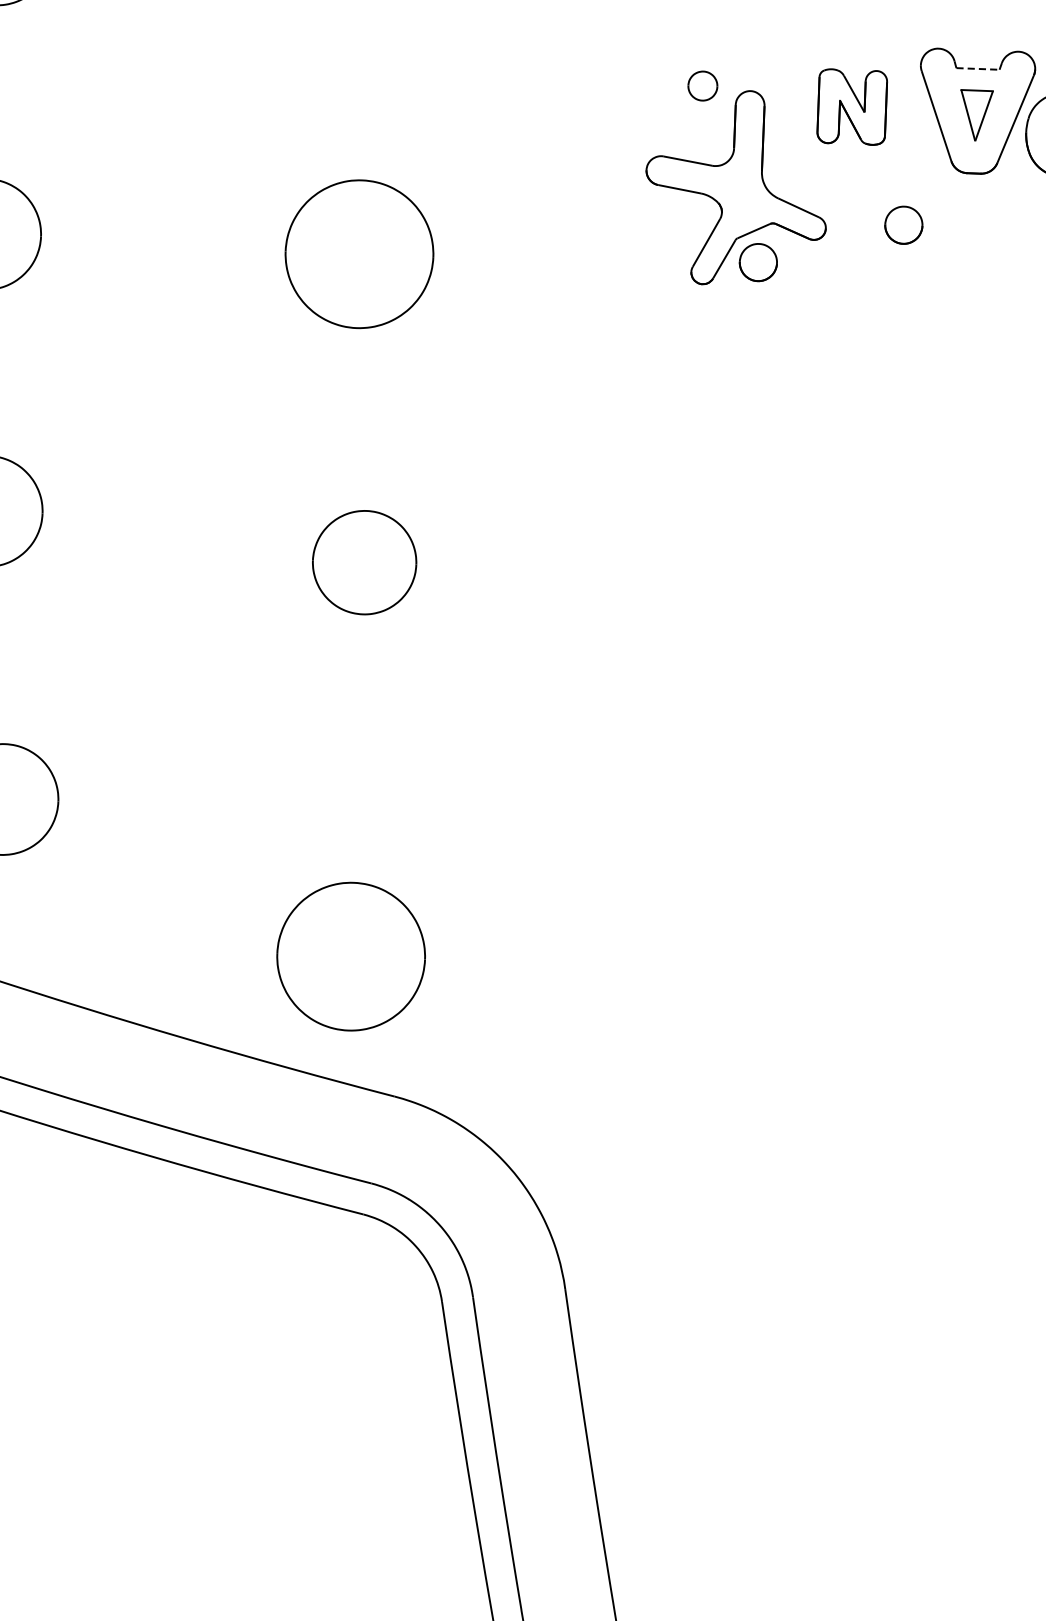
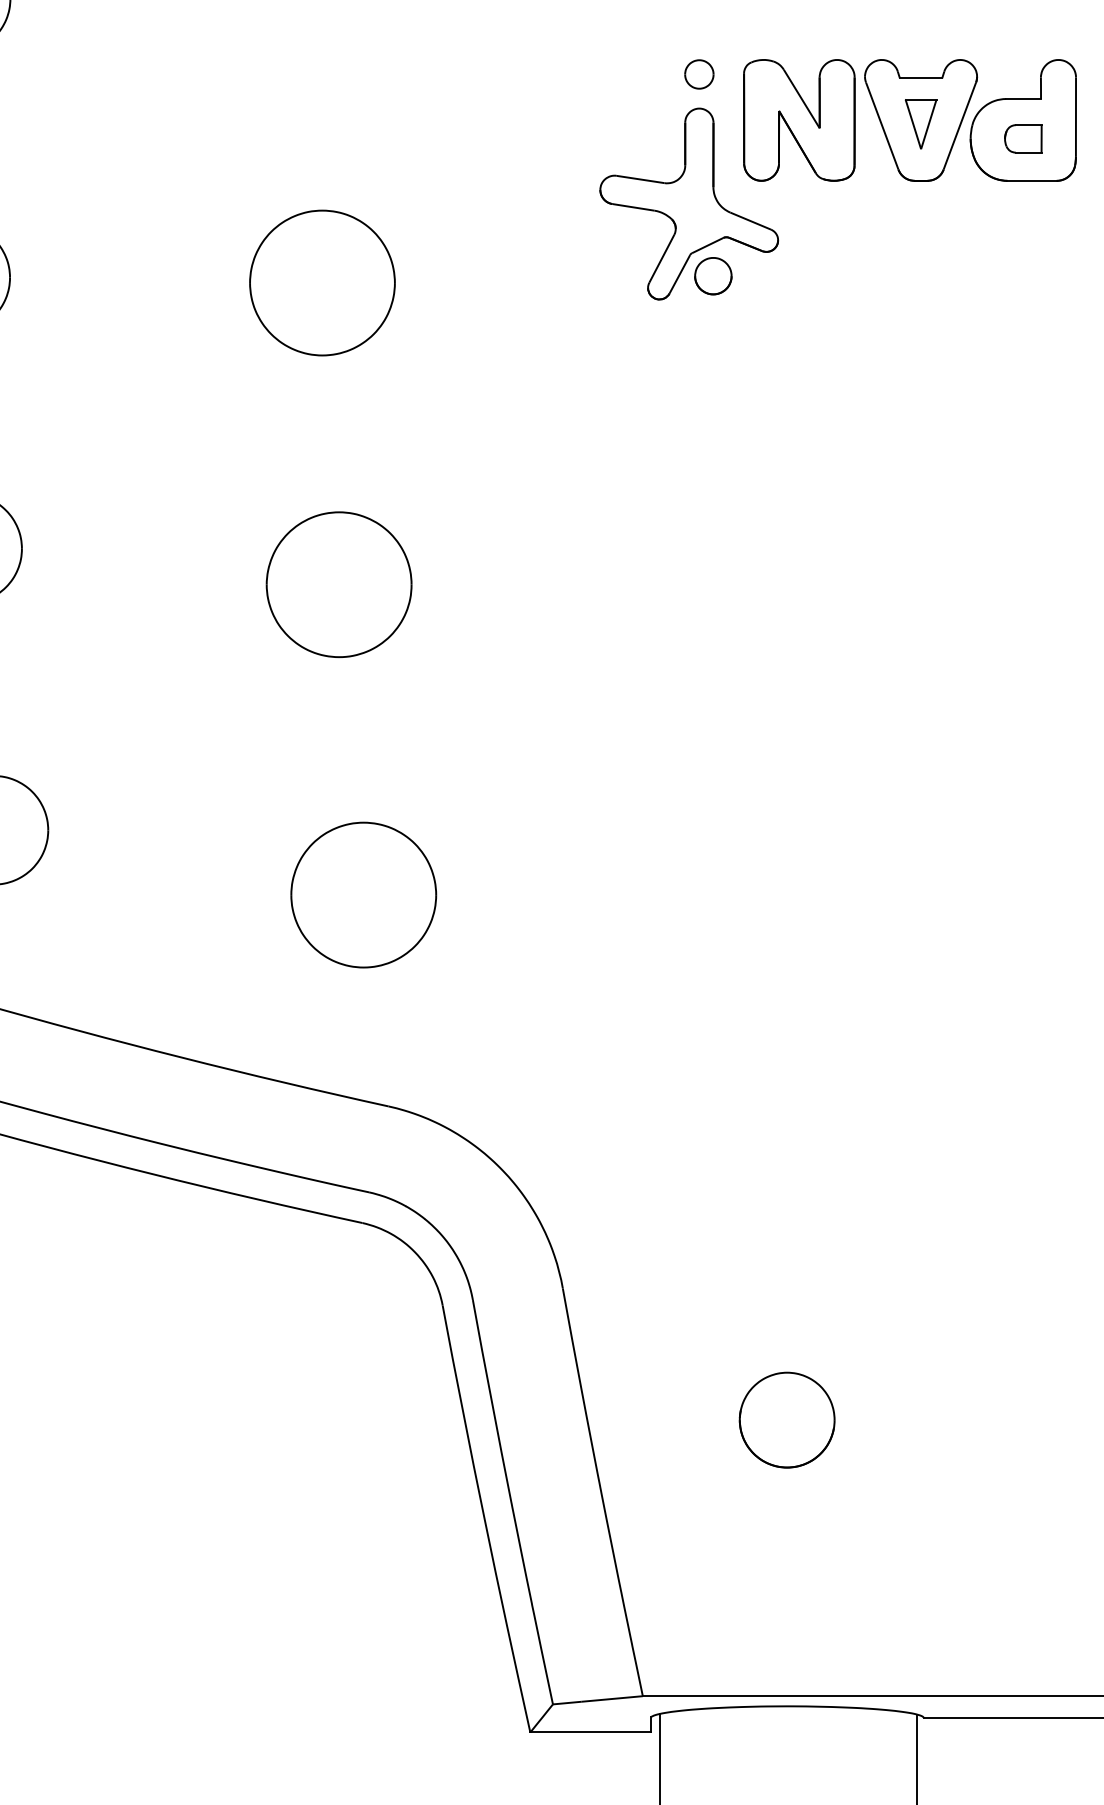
line: (978, 69) -> (921, 78), dashed -> solid
part: (703, 86) -> (699, 74), moved
part: (852, 107) -> (799, 120), size x1.67
part: (903, 225) -> (854, 234), removed
part: (364, 562) -> (338, 584), size x1.43
part: (350, 956) -> (363, 894), moved
part: (788, 1431) -> (786, 1419), added

